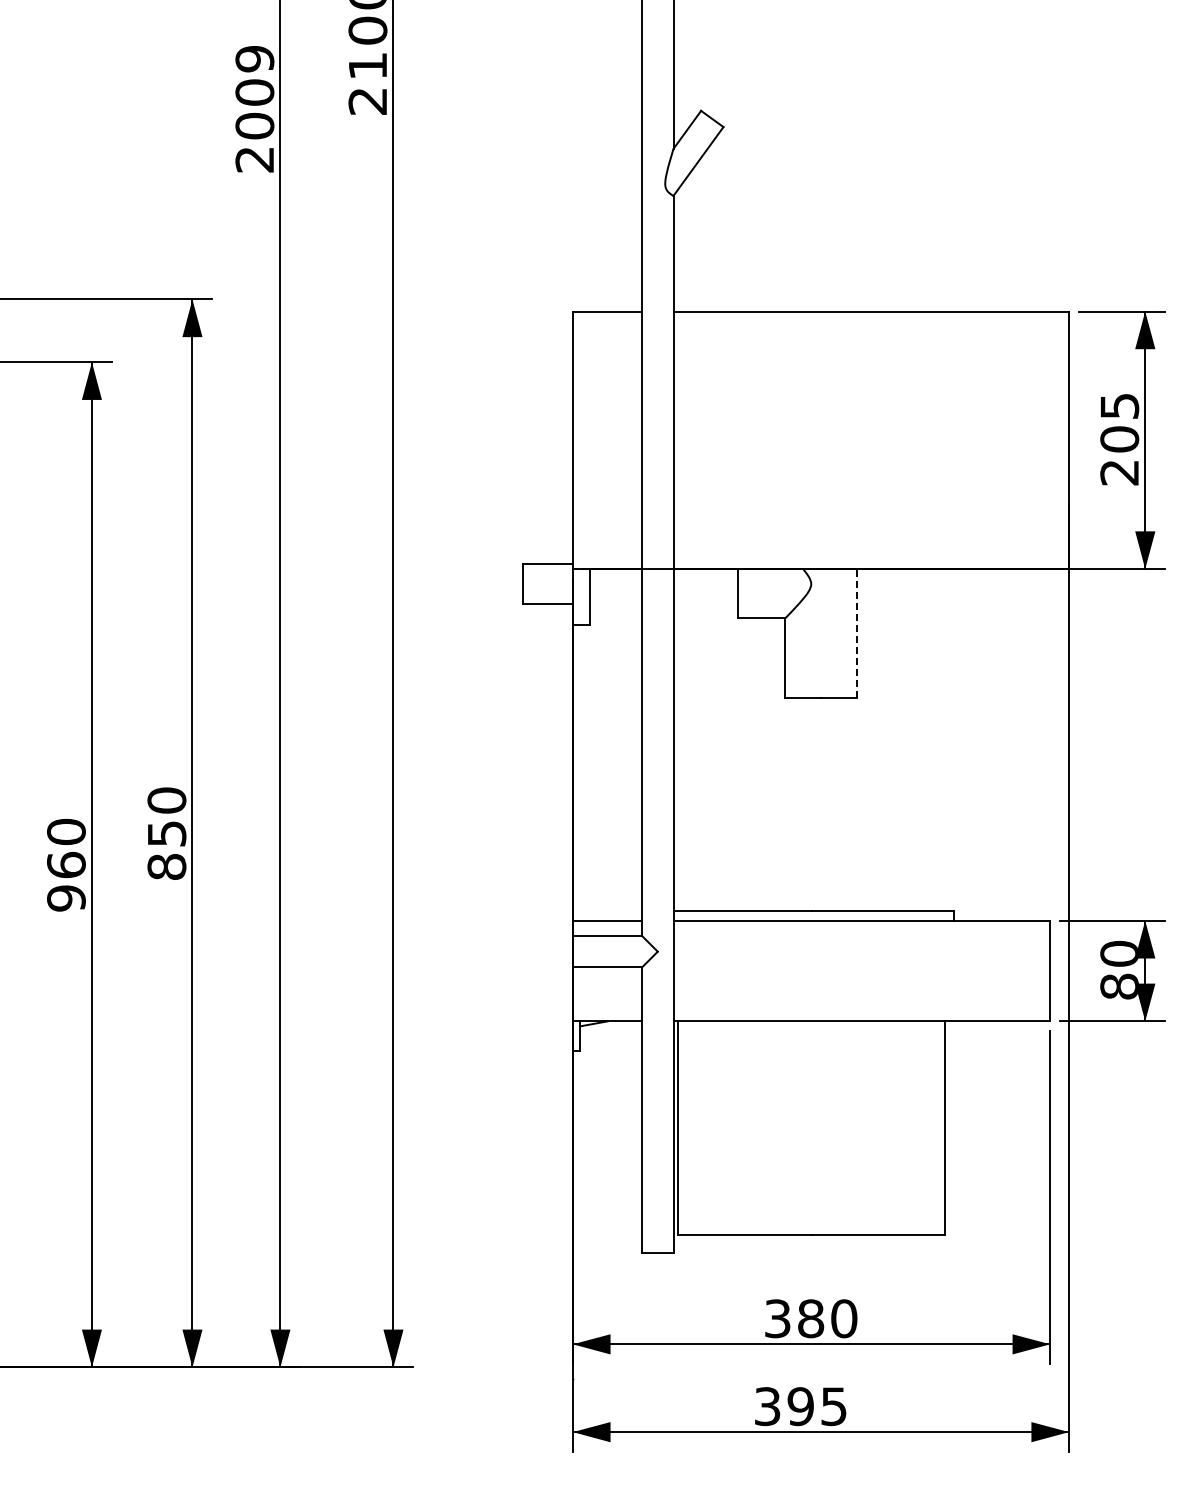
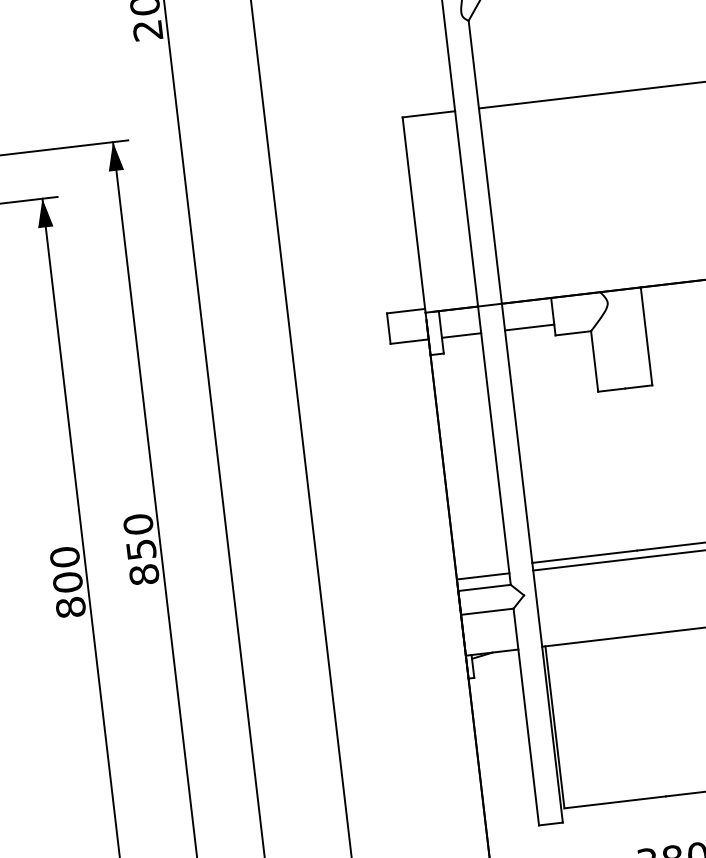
line: (616, 604) -> (461, 335), added
line: (705, 604) -> (529, 327), added
line: (856, 633) -> (646, 336), dashed -> solid
text: (66, 881) -> (69, 594), 960 -> 800

